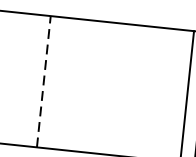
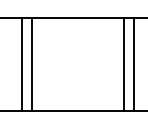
line: (43, 81) -> (21, 64), dashed -> solid
line: (57, 82) -> (31, 63), added

